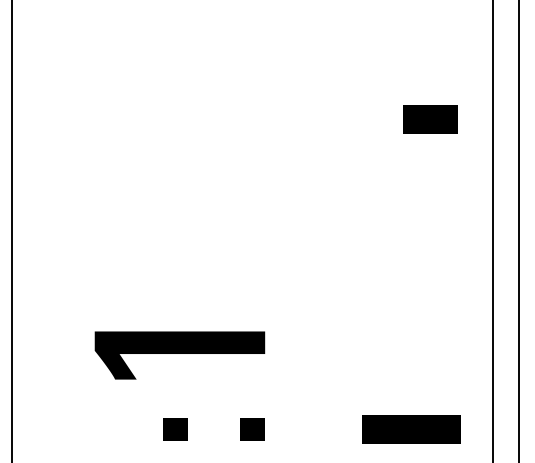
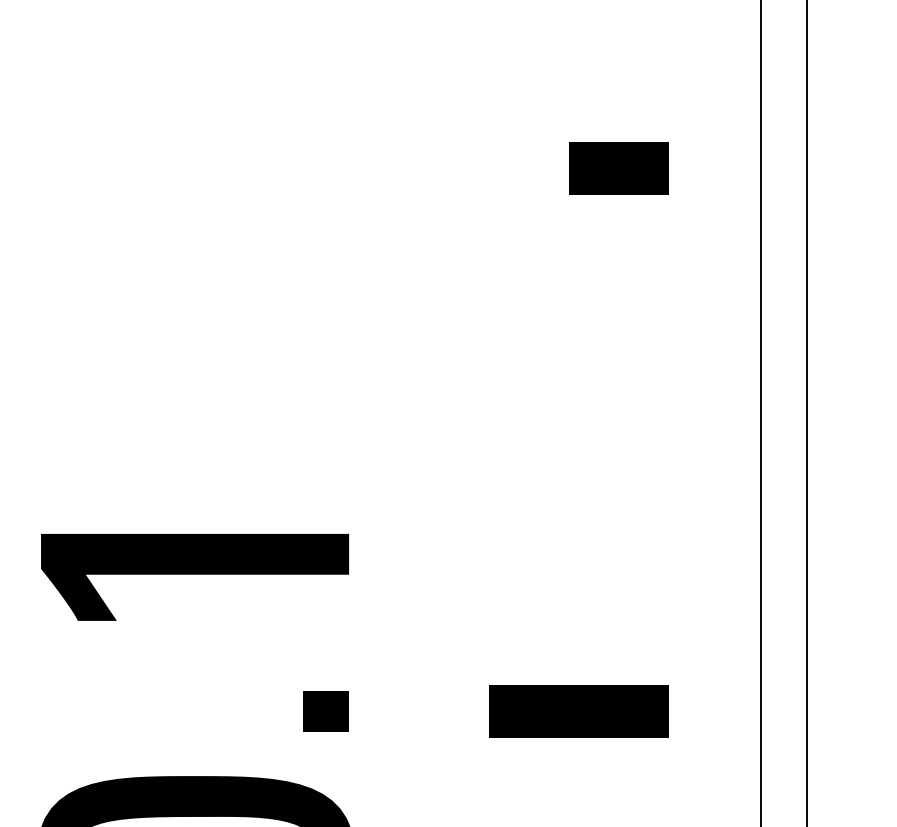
part: (430, 119) -> (619, 168), moved
part: (175, 429) -> (187, 711), removed
part: (411, 429) -> (579, 711), moved

